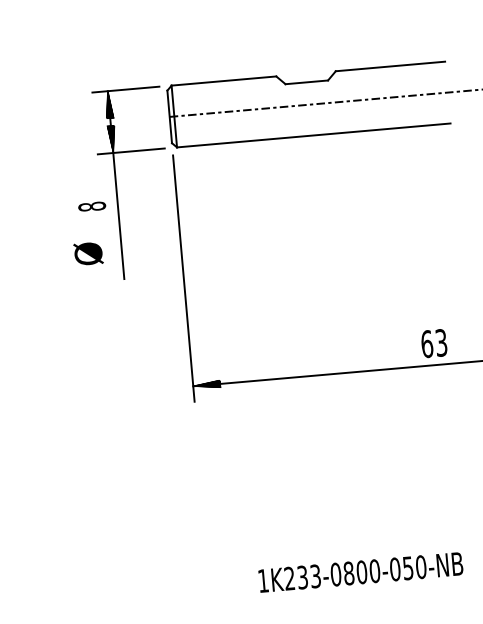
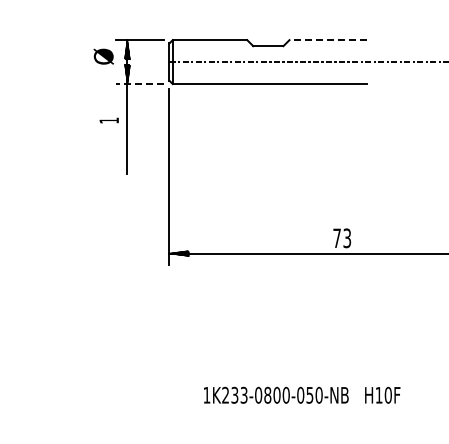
line: (390, 66) -> (328, 40), solid -> dashed
line: (131, 151) -> (140, 84), solid -> dashed
text: (92, 206) -> (109, 120), 8 -> 1
text: (88, 253) -> (103, 56), moved
text: (427, 344) -> (337, 238), 63 -> 73

